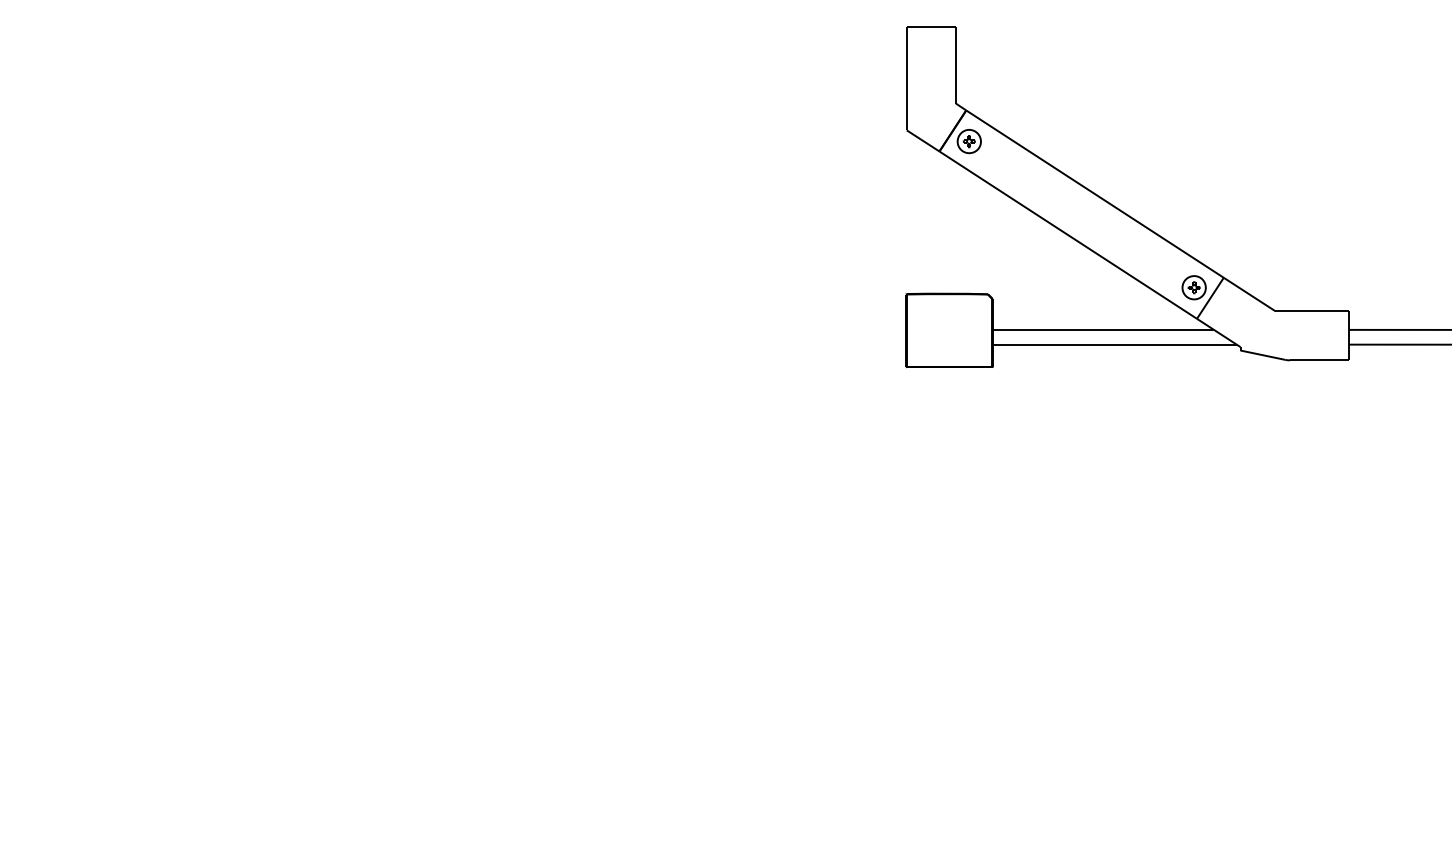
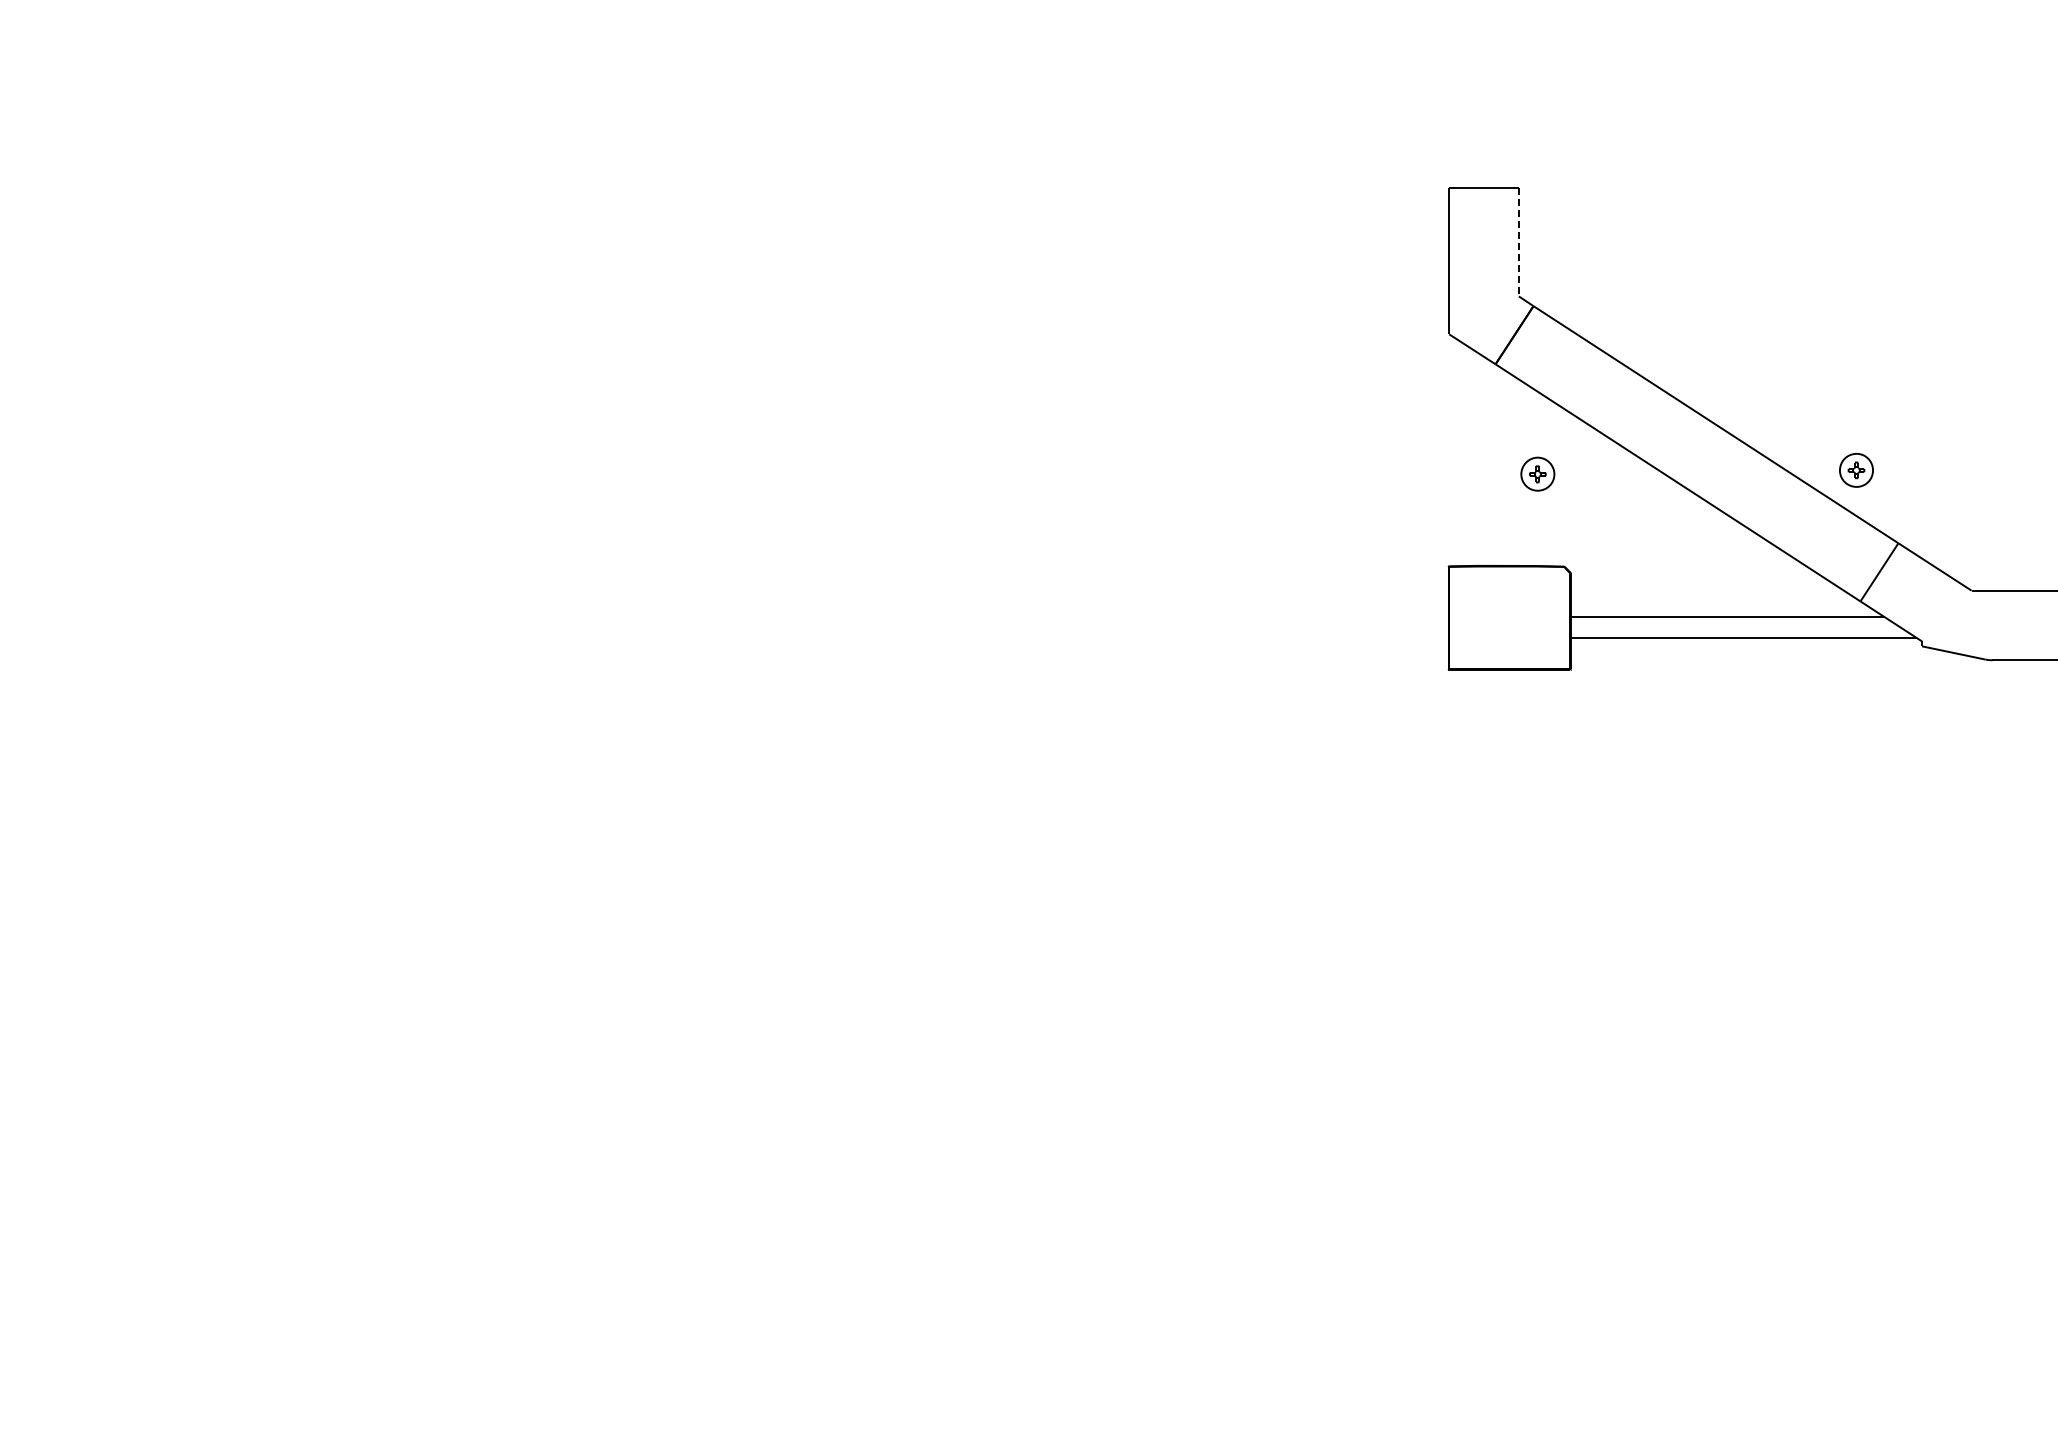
line: (955, 65) -> (1518, 242), solid -> dashed
part: (969, 141) -> (1537, 473), moved
part: (1194, 287) -> (1856, 470), moved

